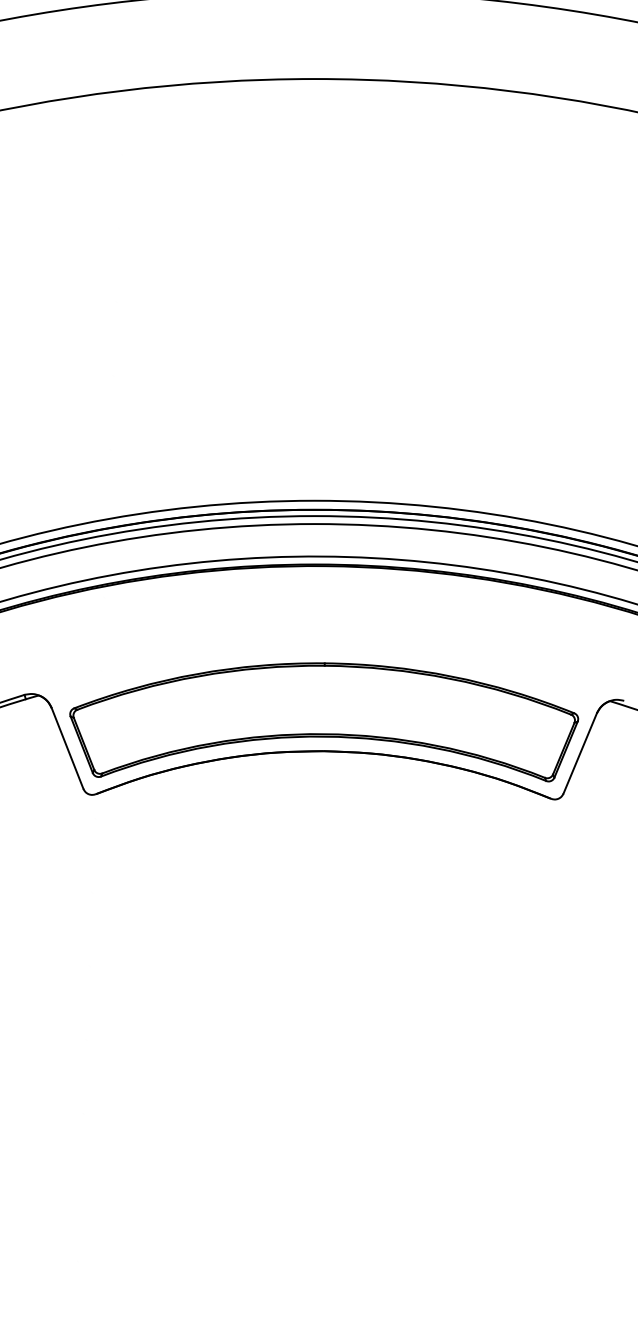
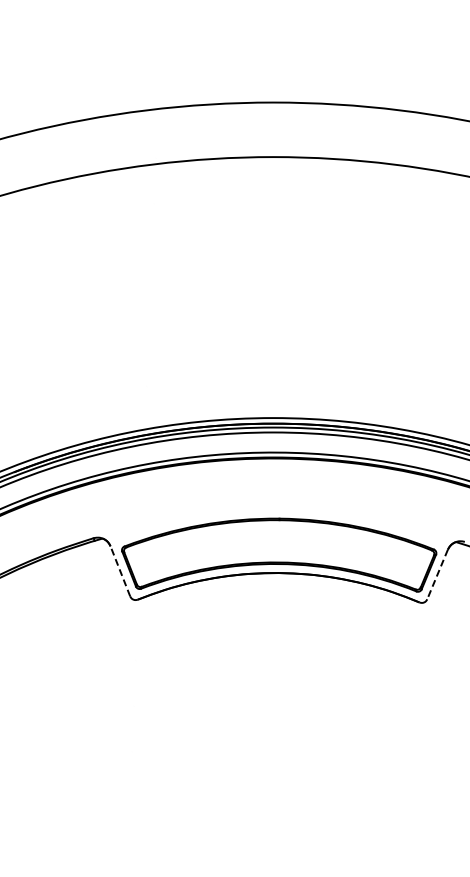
line: (67, 748) -> (120, 571), solid -> dashed
line: (580, 753) -> (437, 574), solid -> dashed

